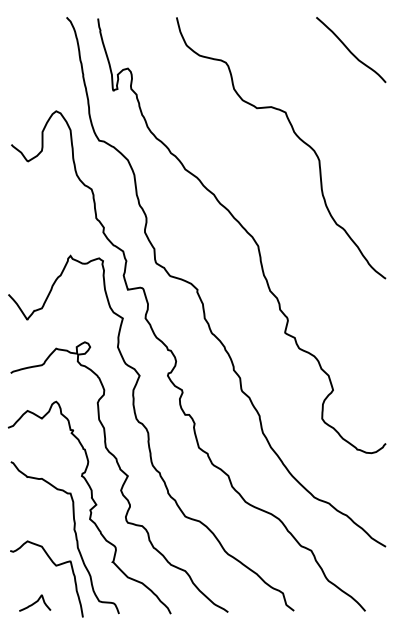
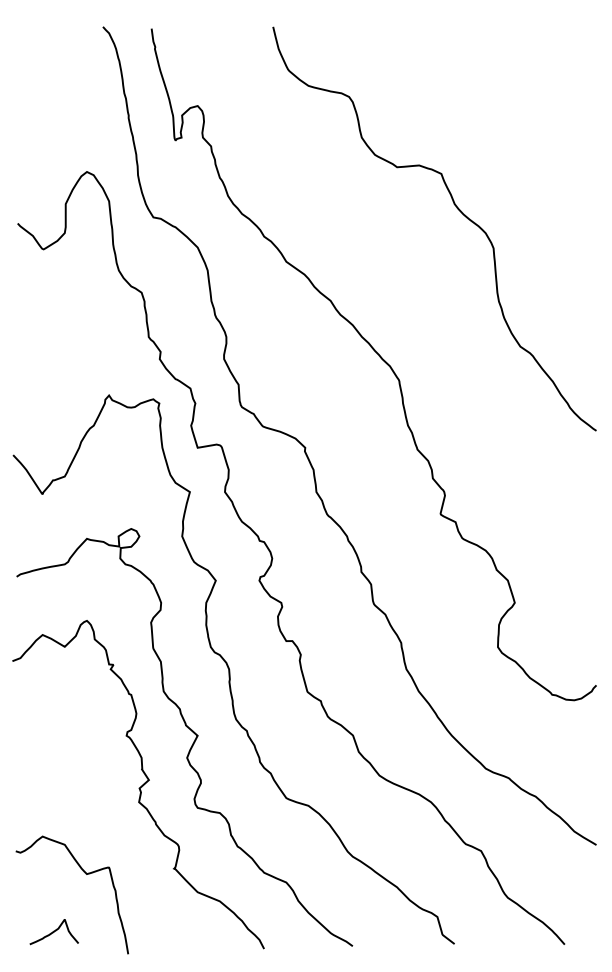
curve: (350, 50) -> (541, 78), removed
curve: (74, 533) -> (115, 824), removed

